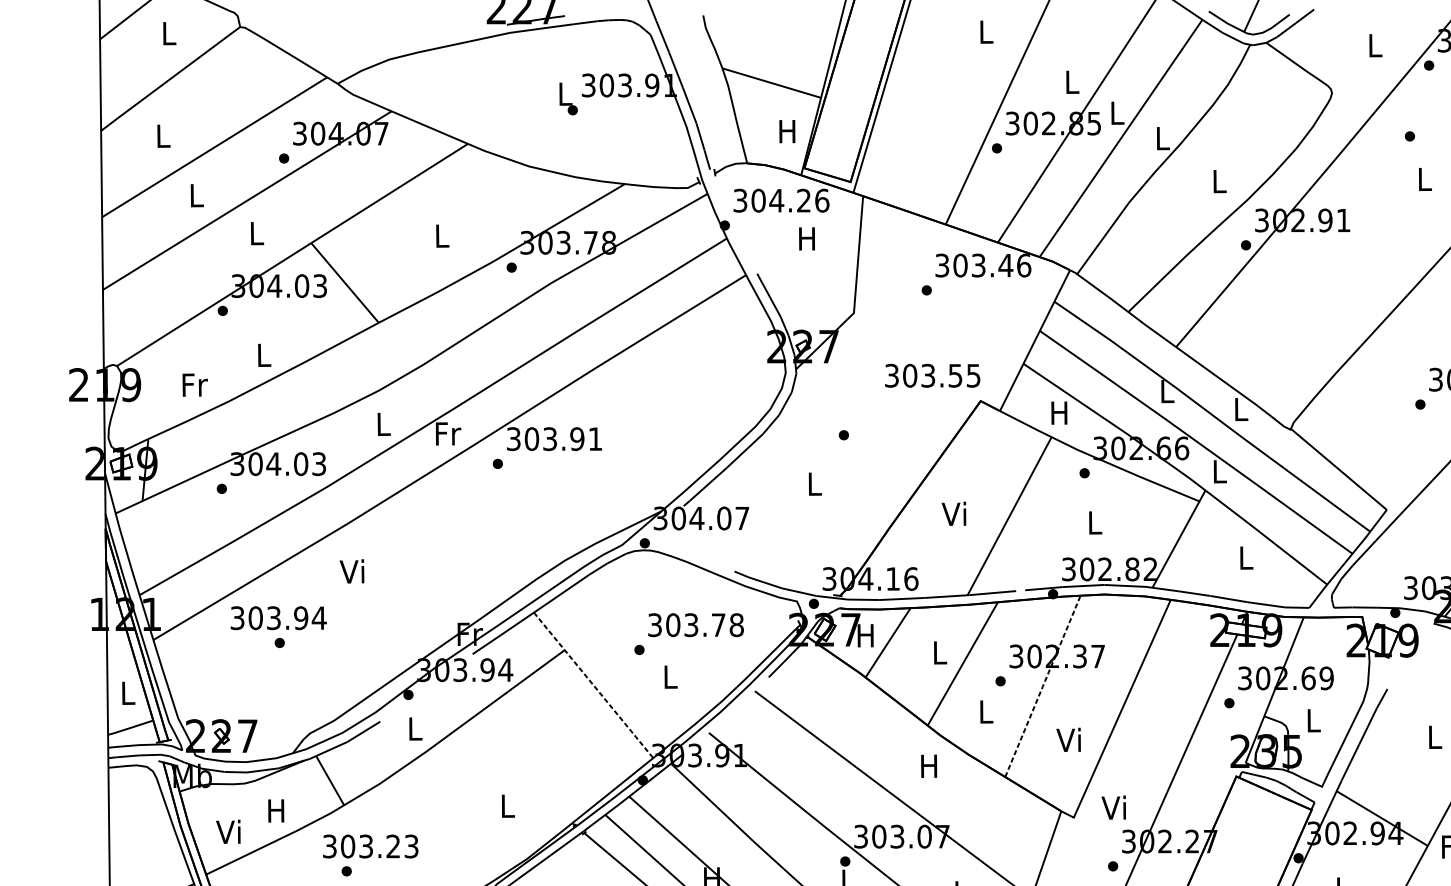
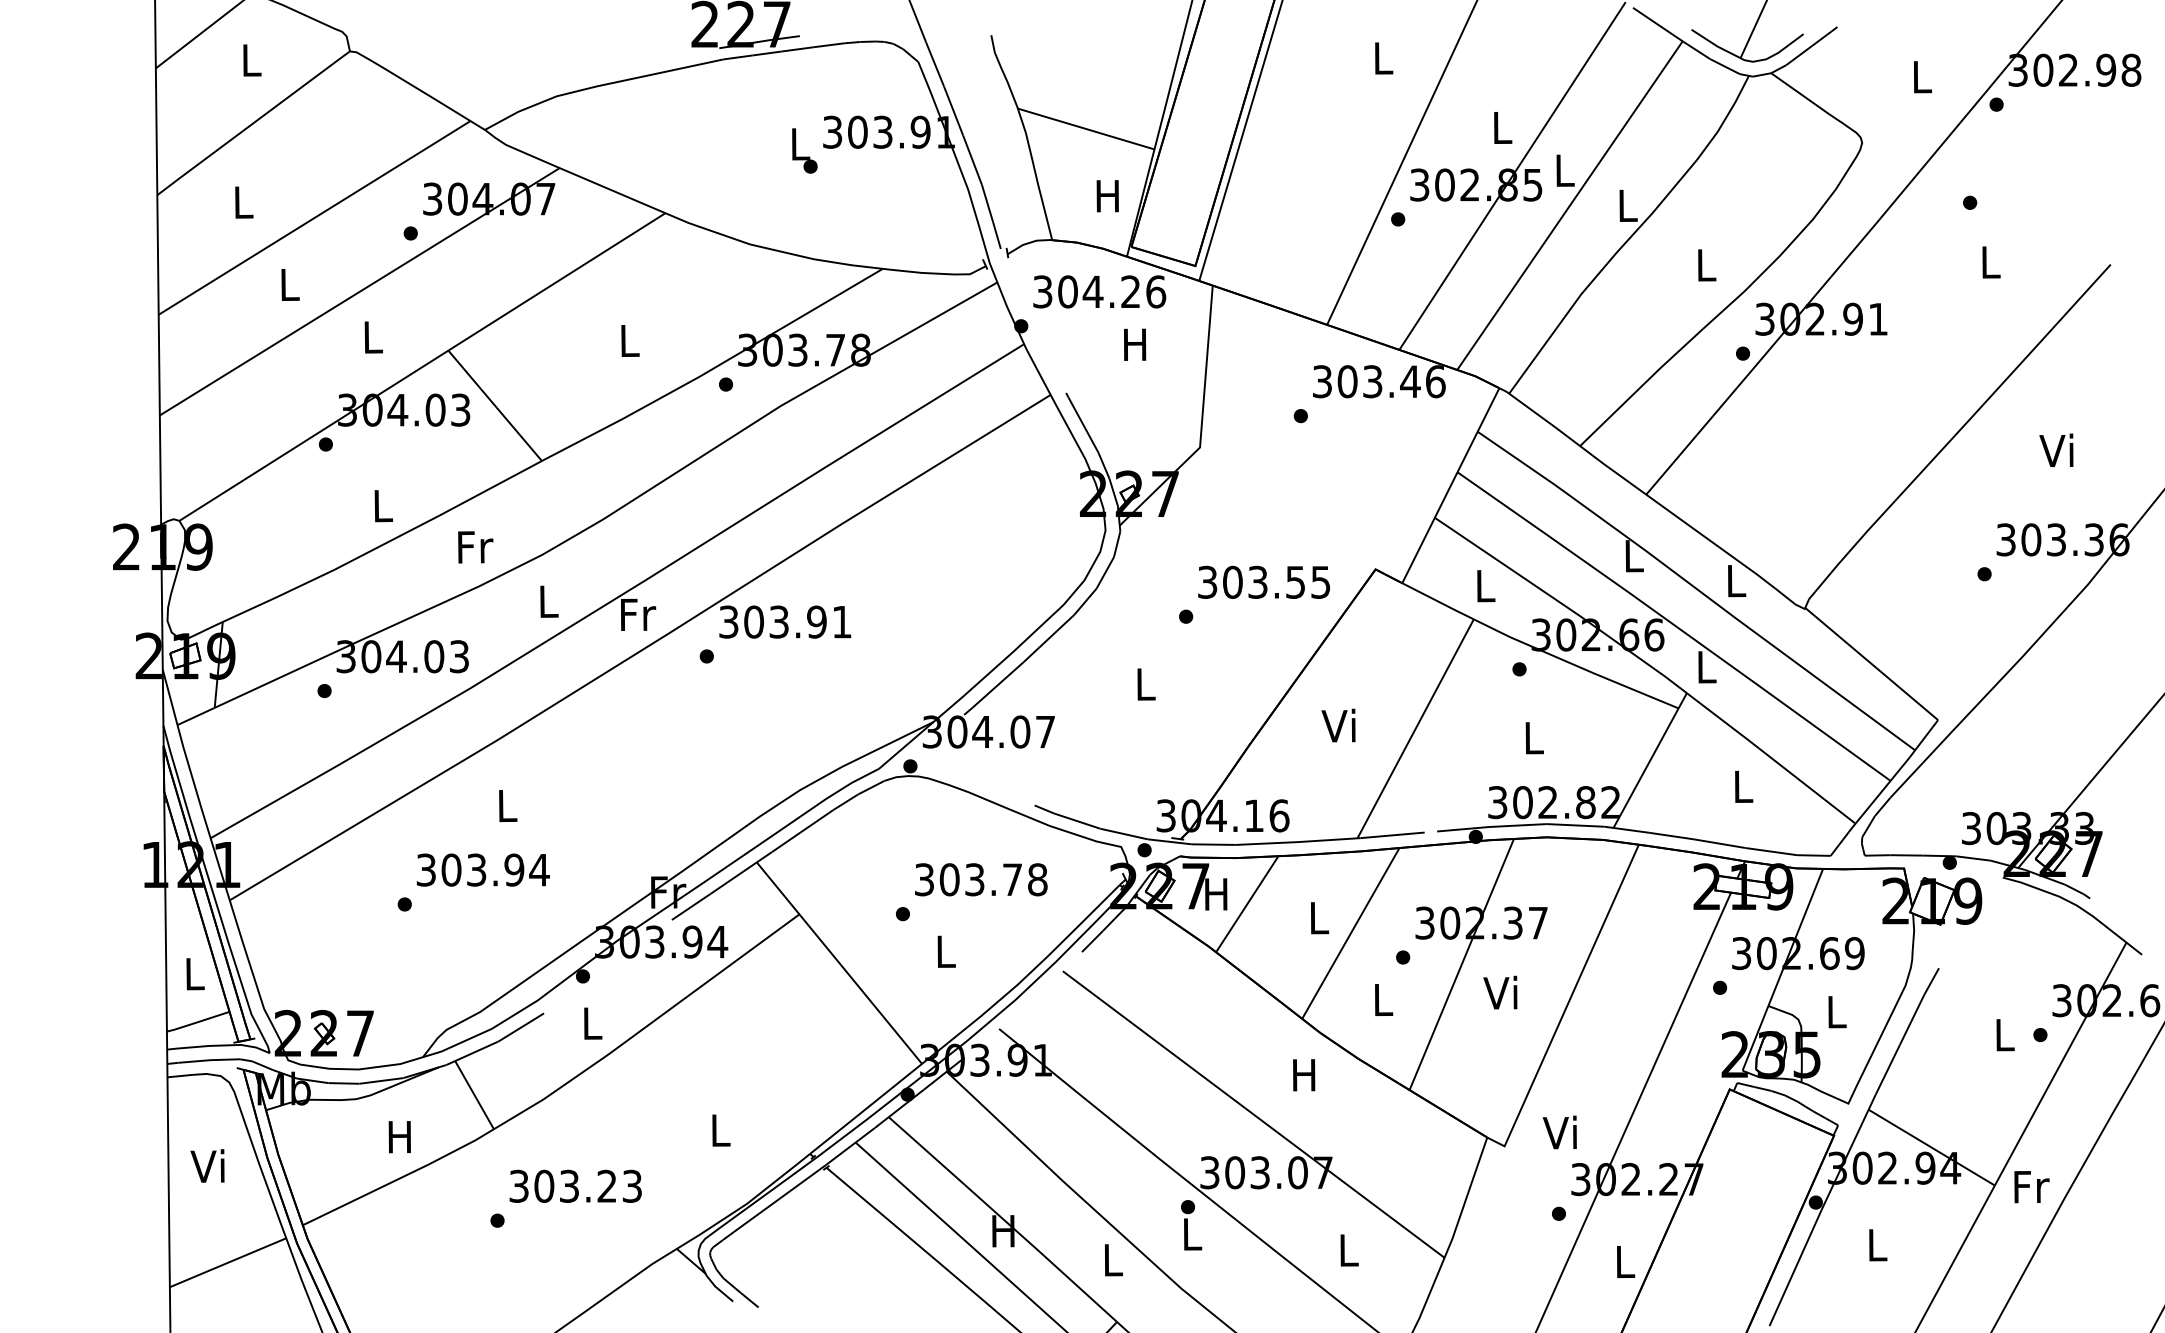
text: (932, 375) -> (1263, 581), moved
text: (195, 385) -> (475, 547), moved
text: (1059, 413) -> (1484, 586), H -> L
text: (351, 570) -> (504, 804), Vi -> L
text: (278, 617) -> (482, 869), moved
line: (593, 685) -> (839, 963), dashed -> solid
line: (1042, 686) -> (1461, 964), dashed -> solid
text: (1068, 739) -> (1500, 992), moved
text: (228, 831) -> (207, 1165), moved
text: (370, 845) -> (575, 1185), moved

